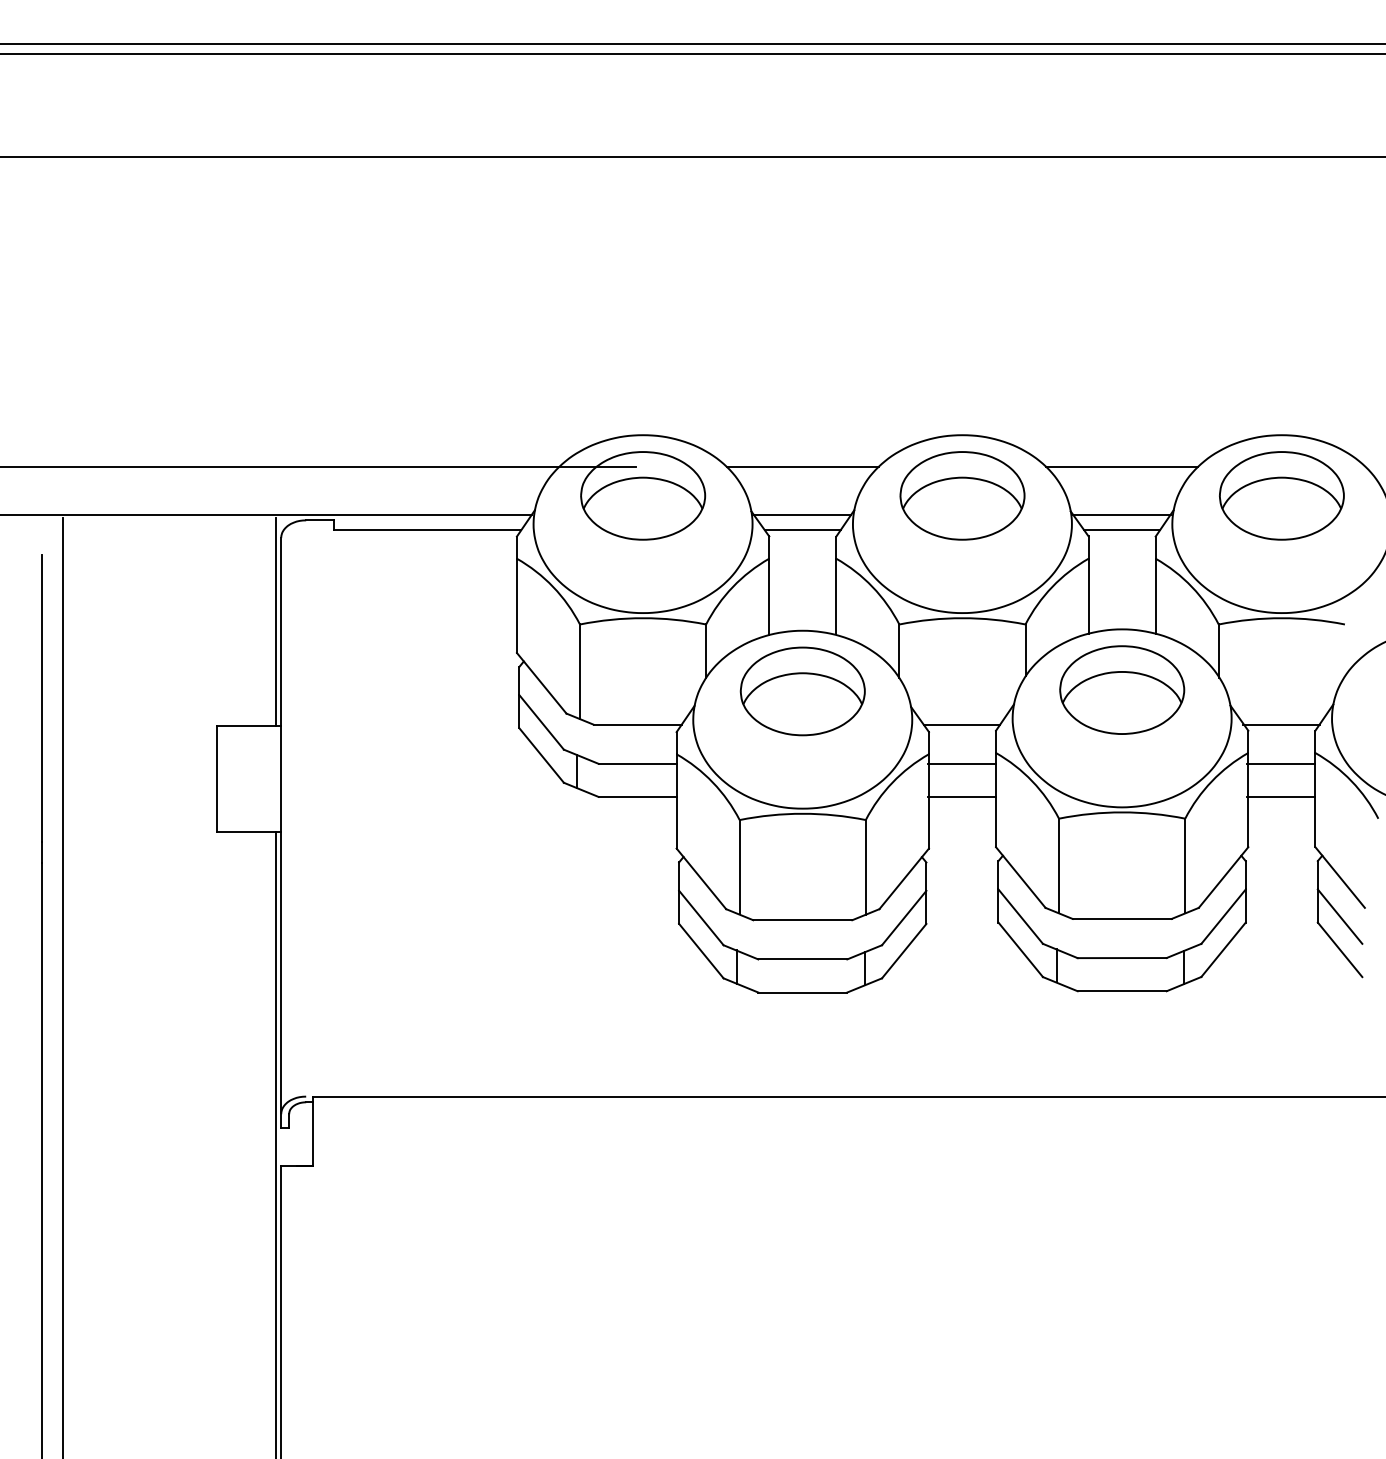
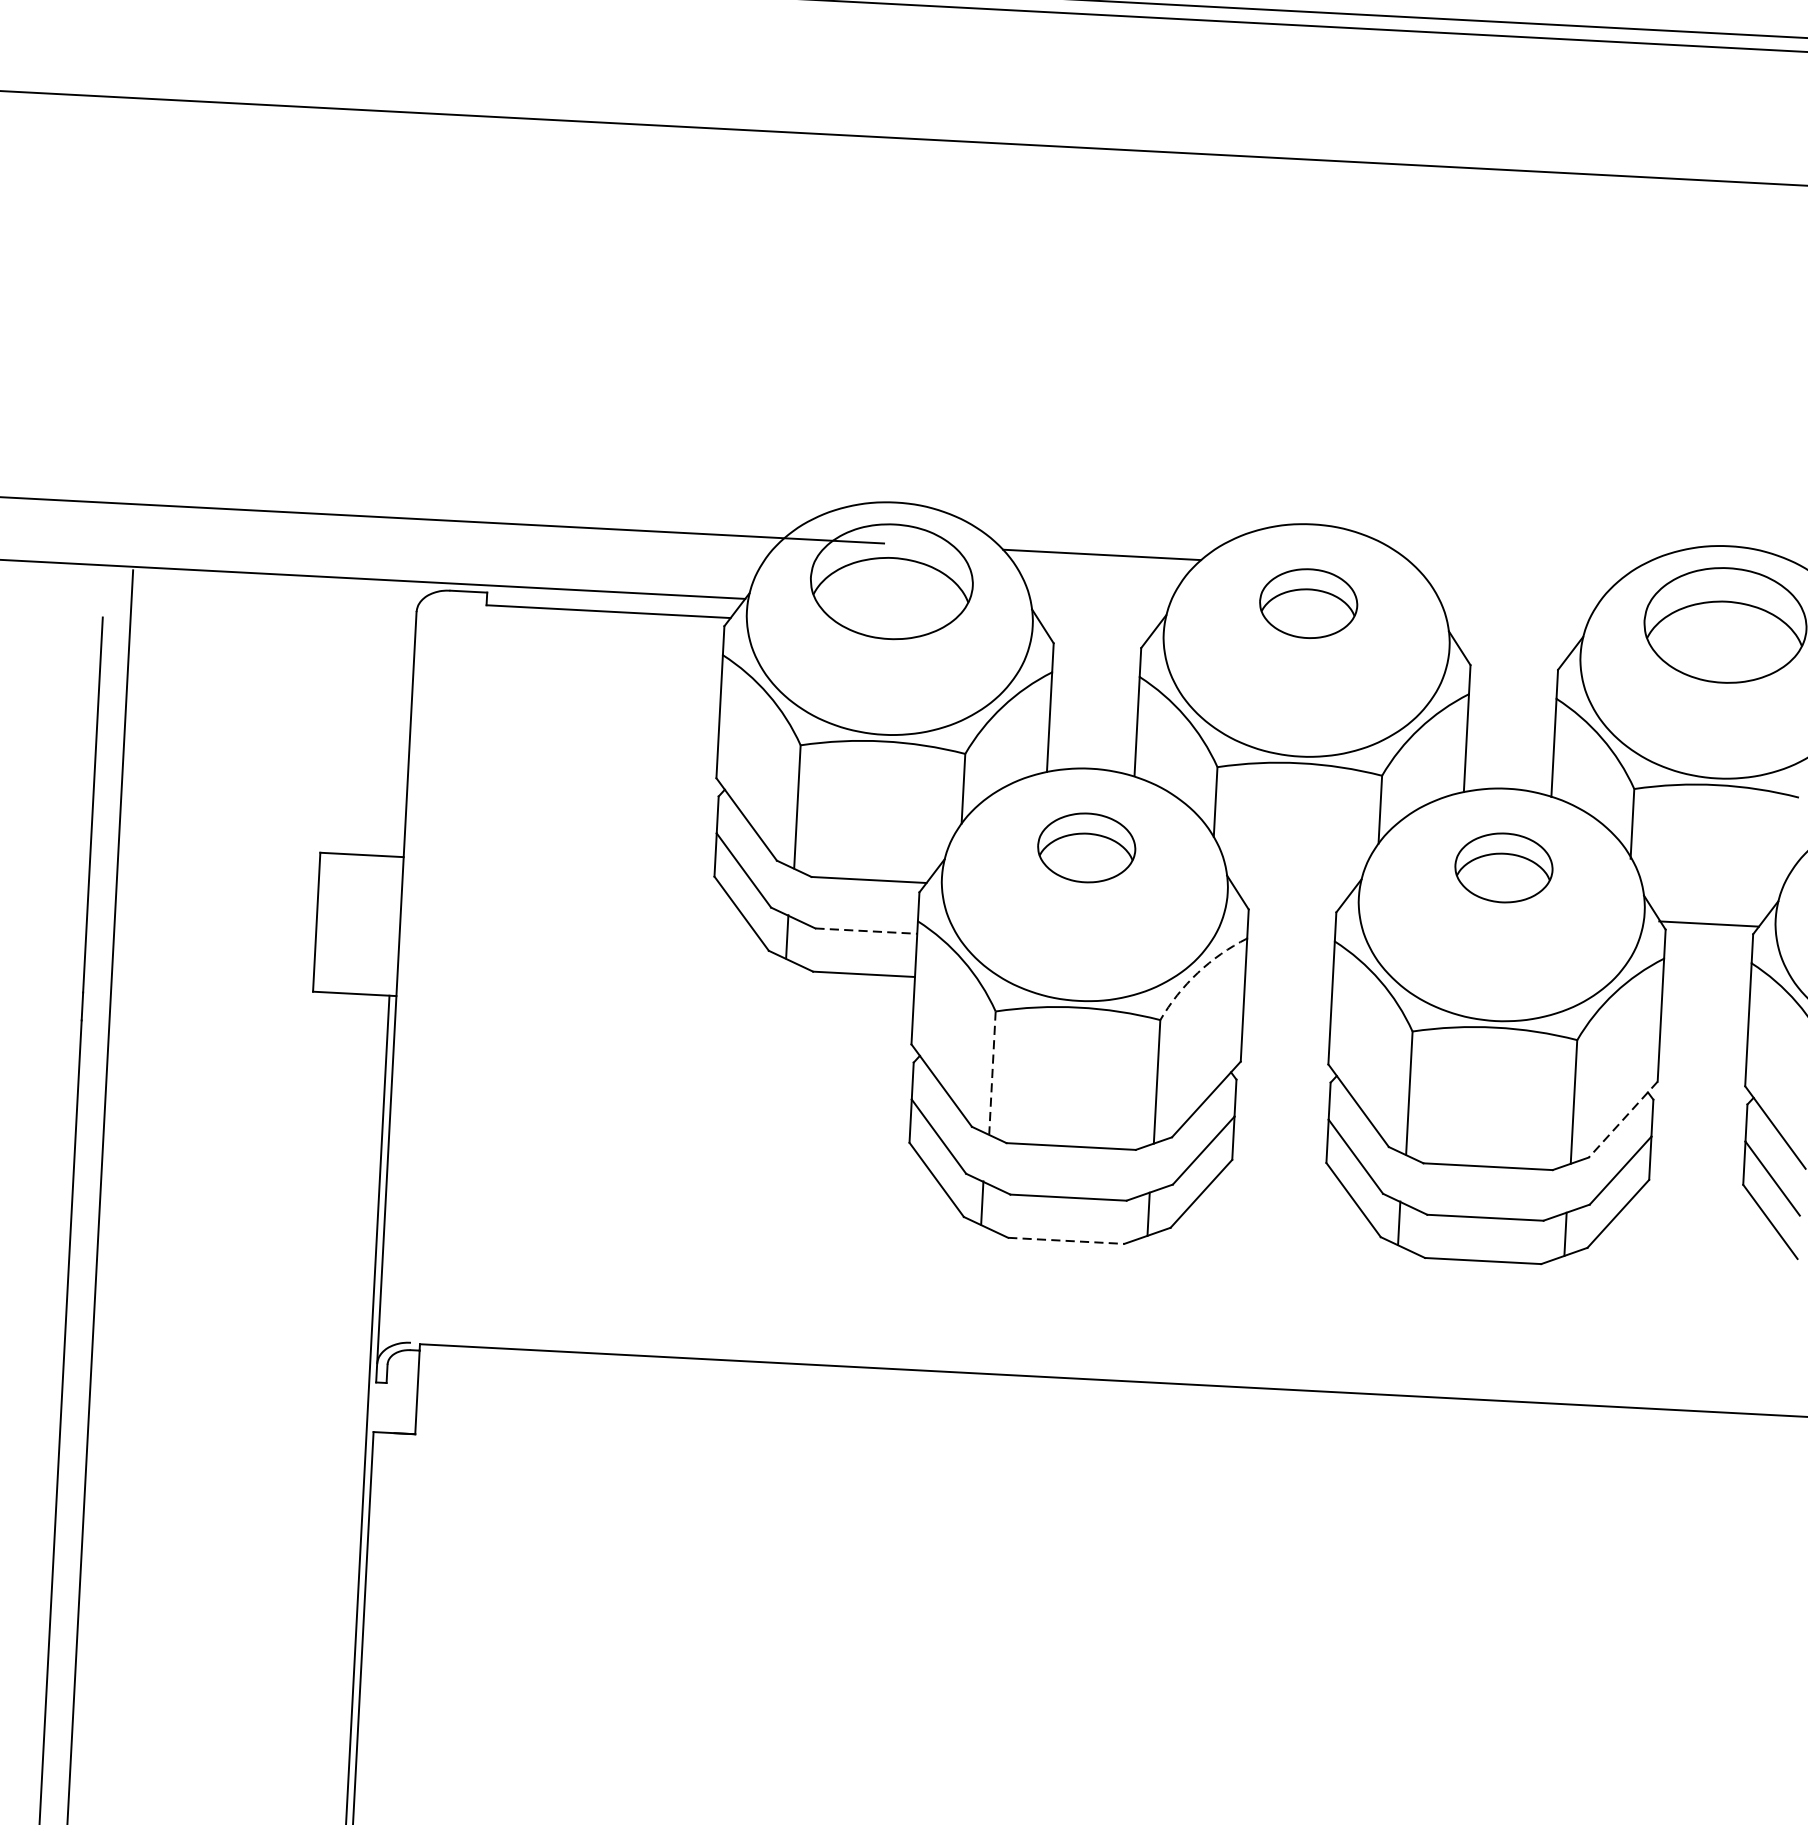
line: (1121, 466) -> (1518, 576), removed
part: (962, 495) -> (1308, 603), size x0.6
line: (802, 514) -> (1098, 616), removed
line: (1121, 514) -> (1514, 638), removed
line: (802, 530) -> (1097, 637), removed
line: (1122, 530) -> (1515, 659), removed
line: (275, 621) -> (403, 720), removed
part: (1122, 689) -> (1504, 867), size x0.6
part: (802, 691) -> (1086, 847), size x0.6
line: (961, 724) -> (1291, 901), removed
line: (638, 763) -> (867, 930), solid -> dashed
line: (962, 763) -> (1290, 952), removed
line: (1281, 763) -> (1706, 974), removed
arc: (892, 782) -> (1197, 972), solid -> dashed
line: (962, 796) -> (1288, 995), removed
line: (1281, 796) -> (1704, 1017), removed
line: (739, 867) -> (992, 1073), solid -> dashed
line: (1223, 877) -> (1623, 1119), solid -> dashed
line: (803, 992) -> (1067, 1240), solid -> dashed

